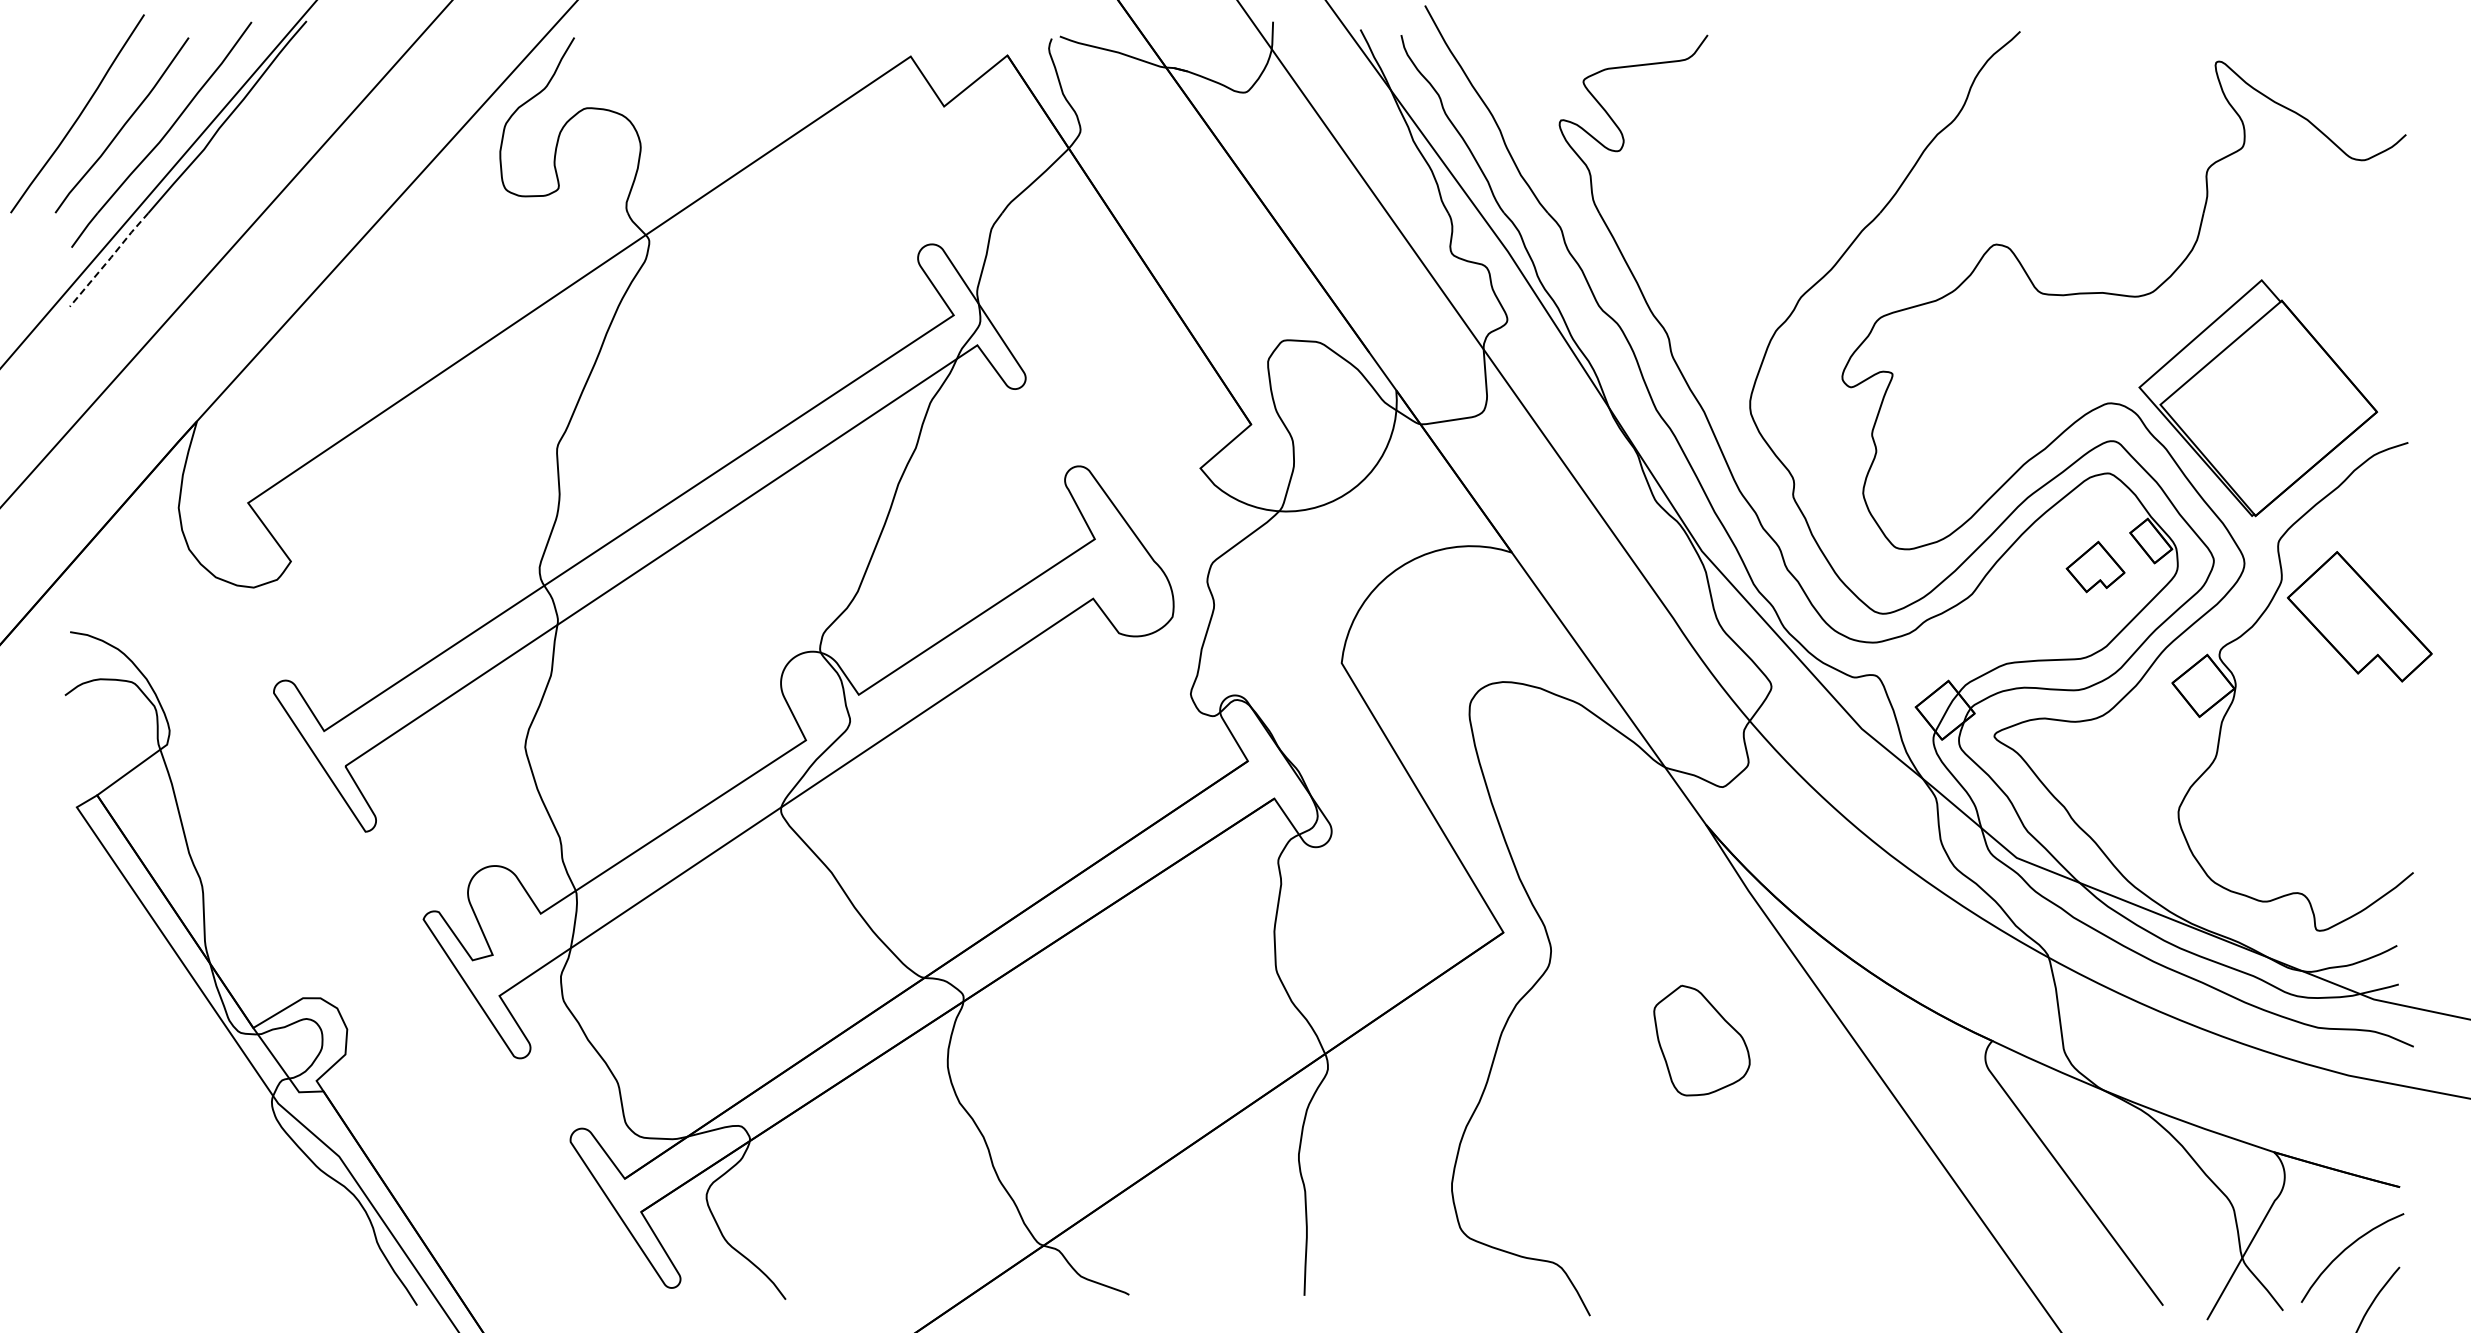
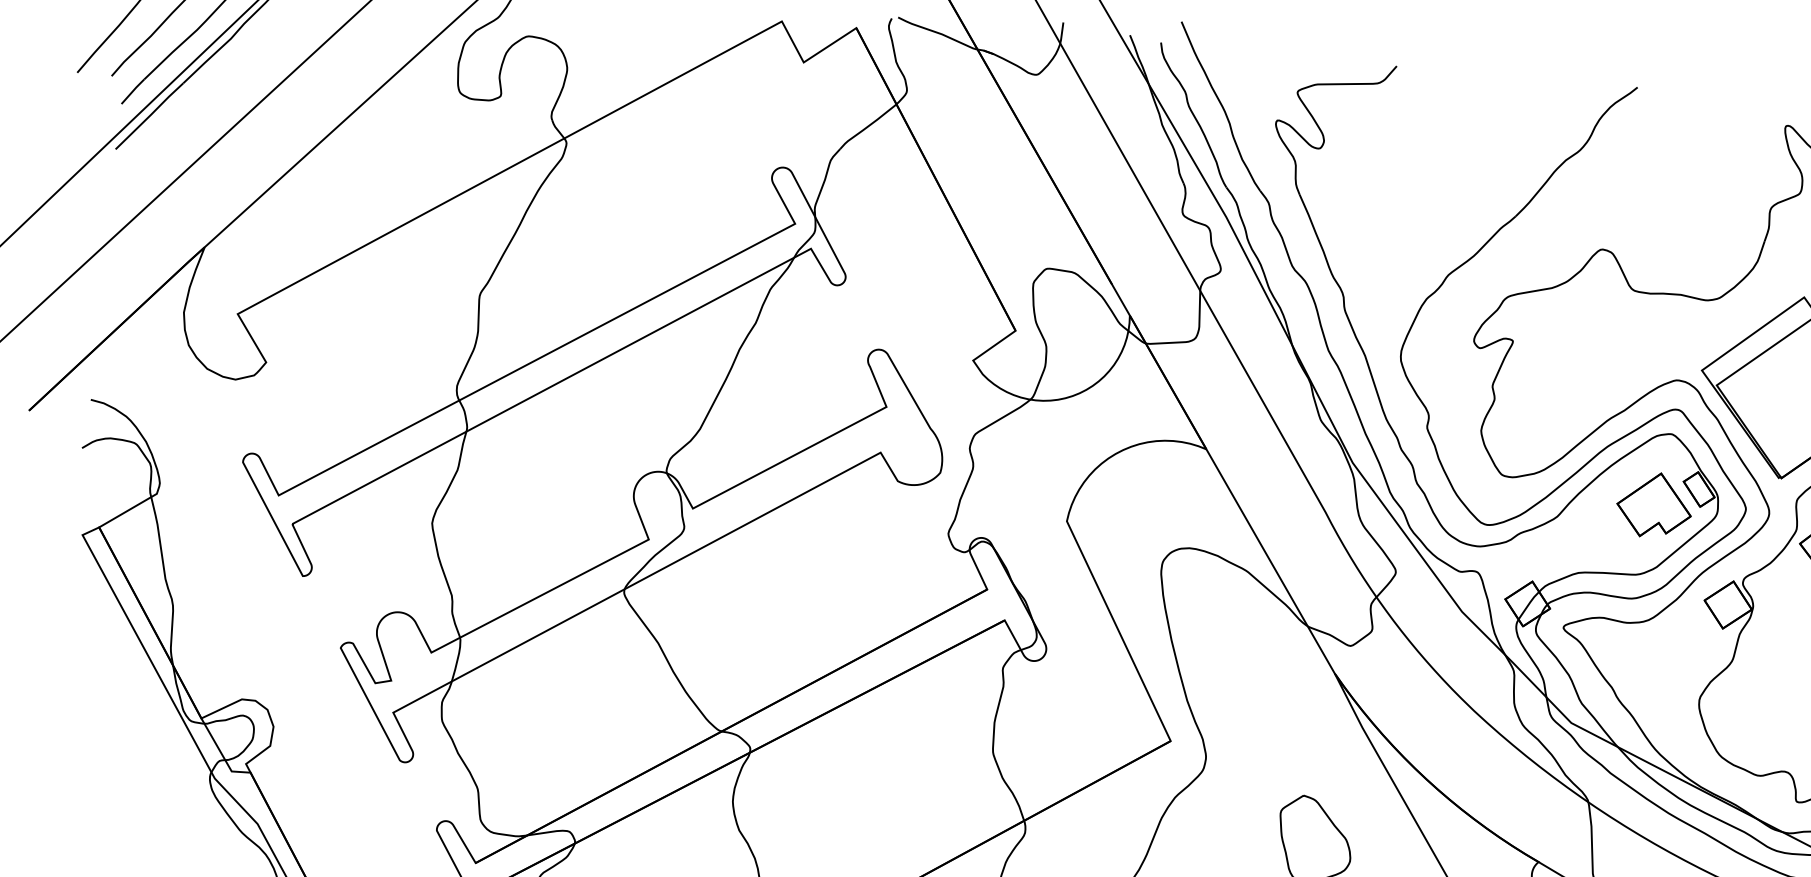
line: (110, 258) -> (150, 115), dashed -> solid
part: (2095, 566) -> (1654, 504), size x1.67

